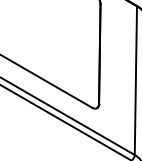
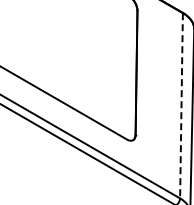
line: (135, 80) -> (181, 105), solid -> dashed

